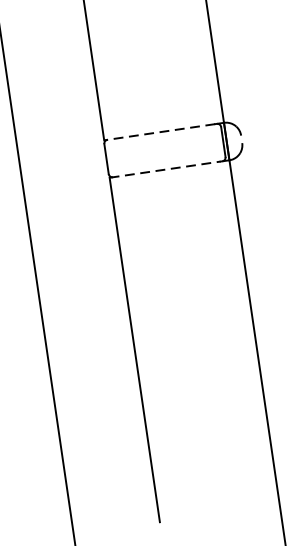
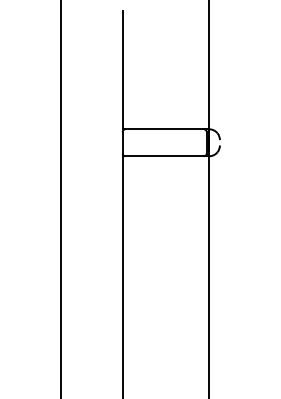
line: (159, 132) -> (162, 129), dashed -> solid
line: (164, 170) -> (162, 156), dashed -> solid

